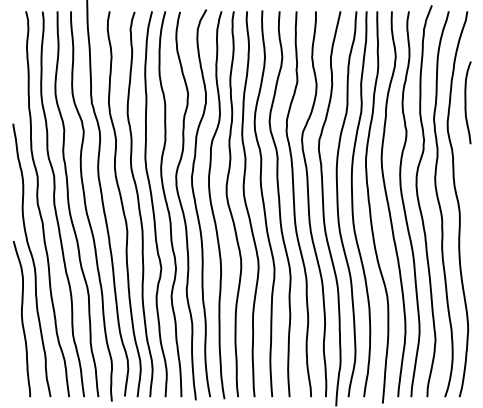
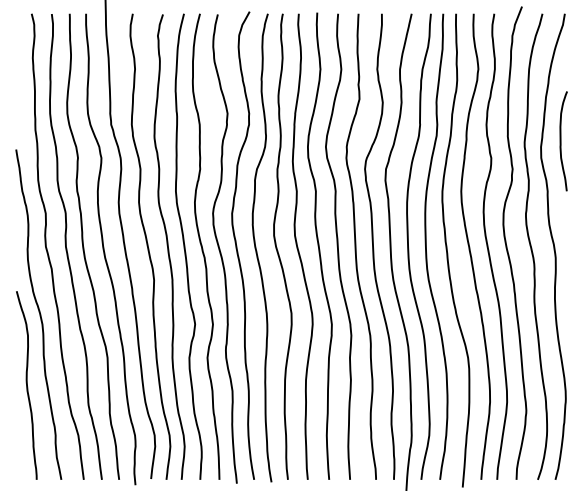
curve: (466, 103) -> (561, 141), moved

